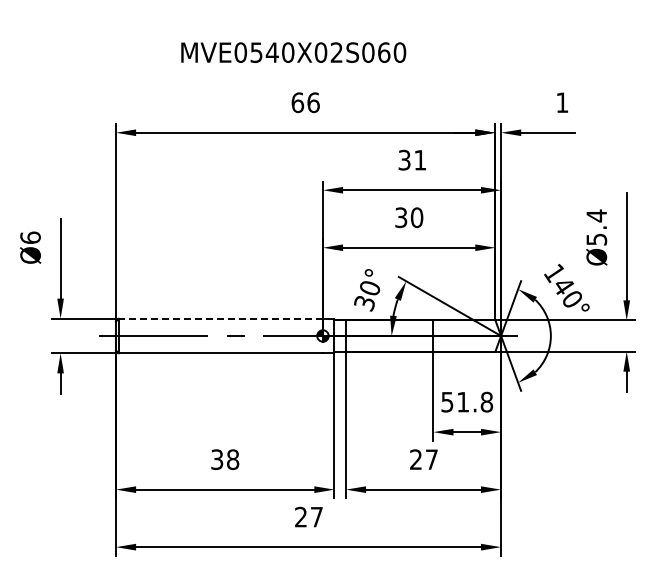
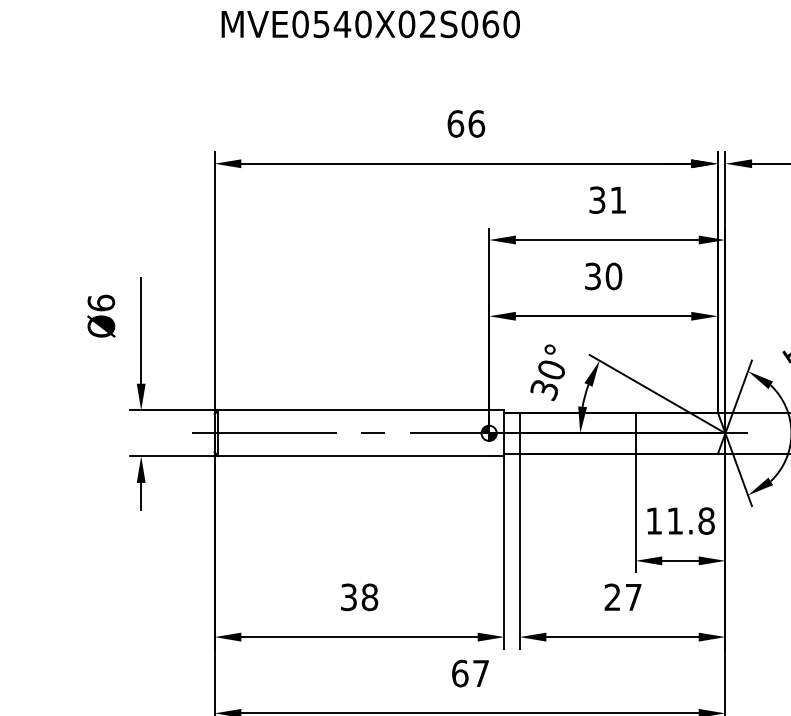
text: (293, 52) -> (370, 24), moved
line: (220, 318) -> (353, 410), dashed -> solid
text: (447, 402) -> (654, 521), 51.8 -> 11.8
text: (301, 516) -> (460, 672), 27 -> 67

